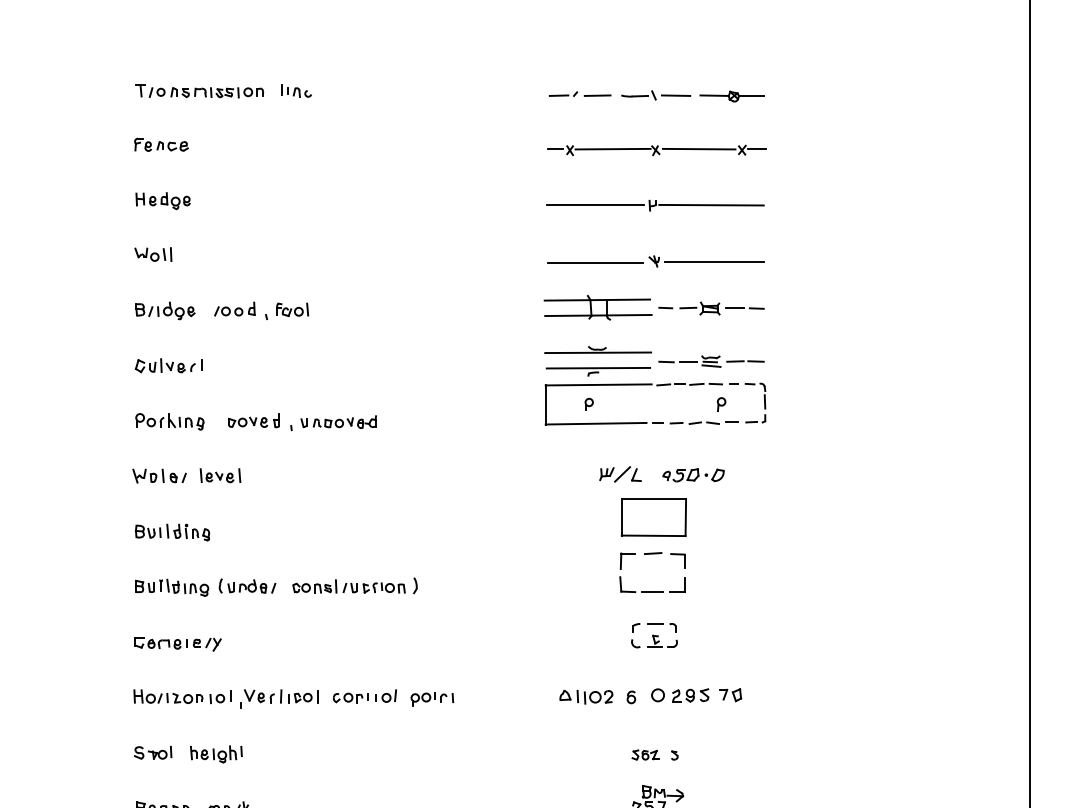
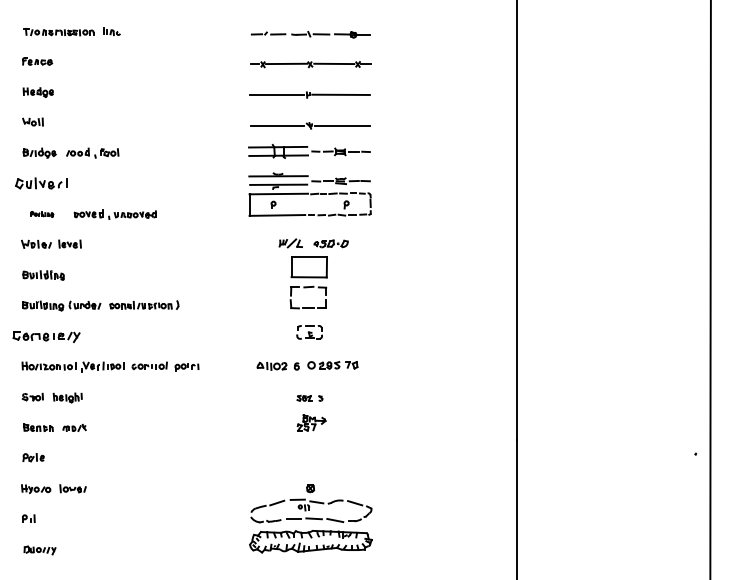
part: (168, 365) -> (41, 183), size x1.4
part: (168, 421) -> (41, 214), size x0.6
part: (177, 644) -> (46, 337), size x1.4

